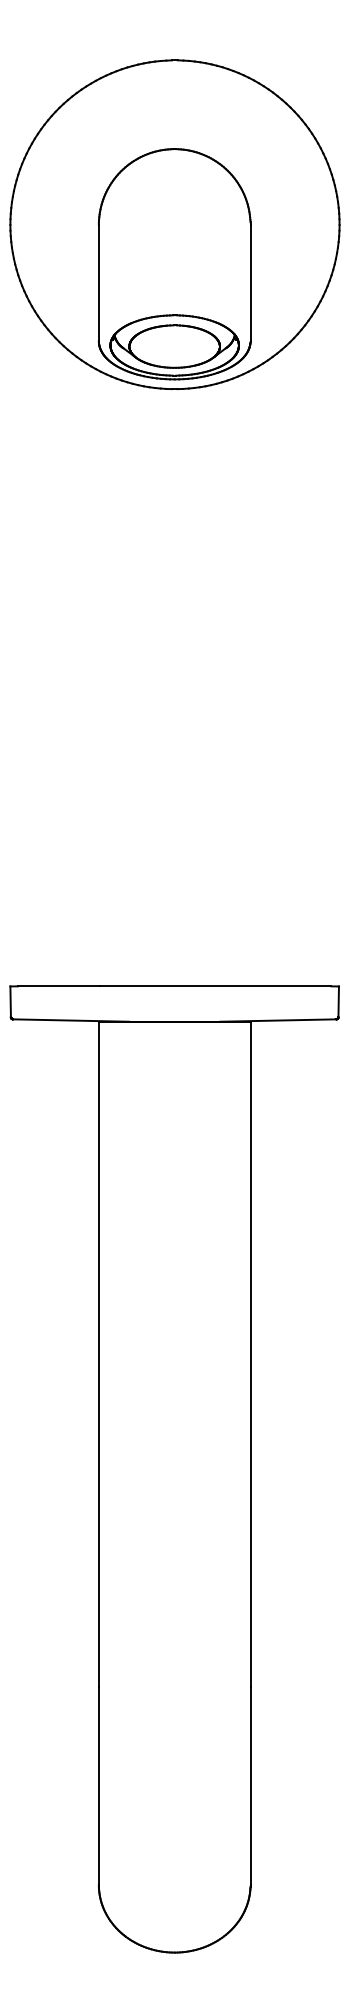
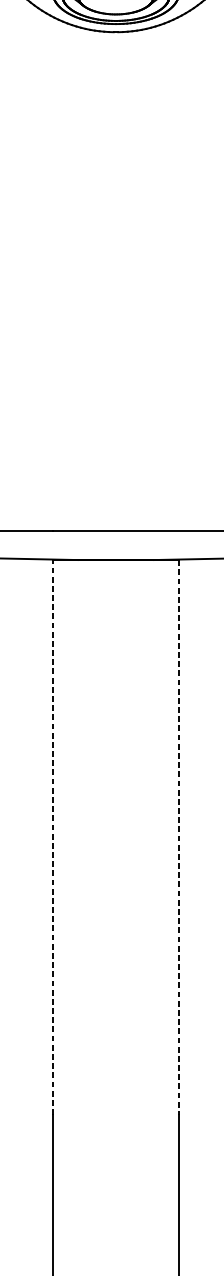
line: (98, 1353) -> (52, 836), solid -> dashed
line: (250, 1354) -> (179, 837), solid -> dashed

